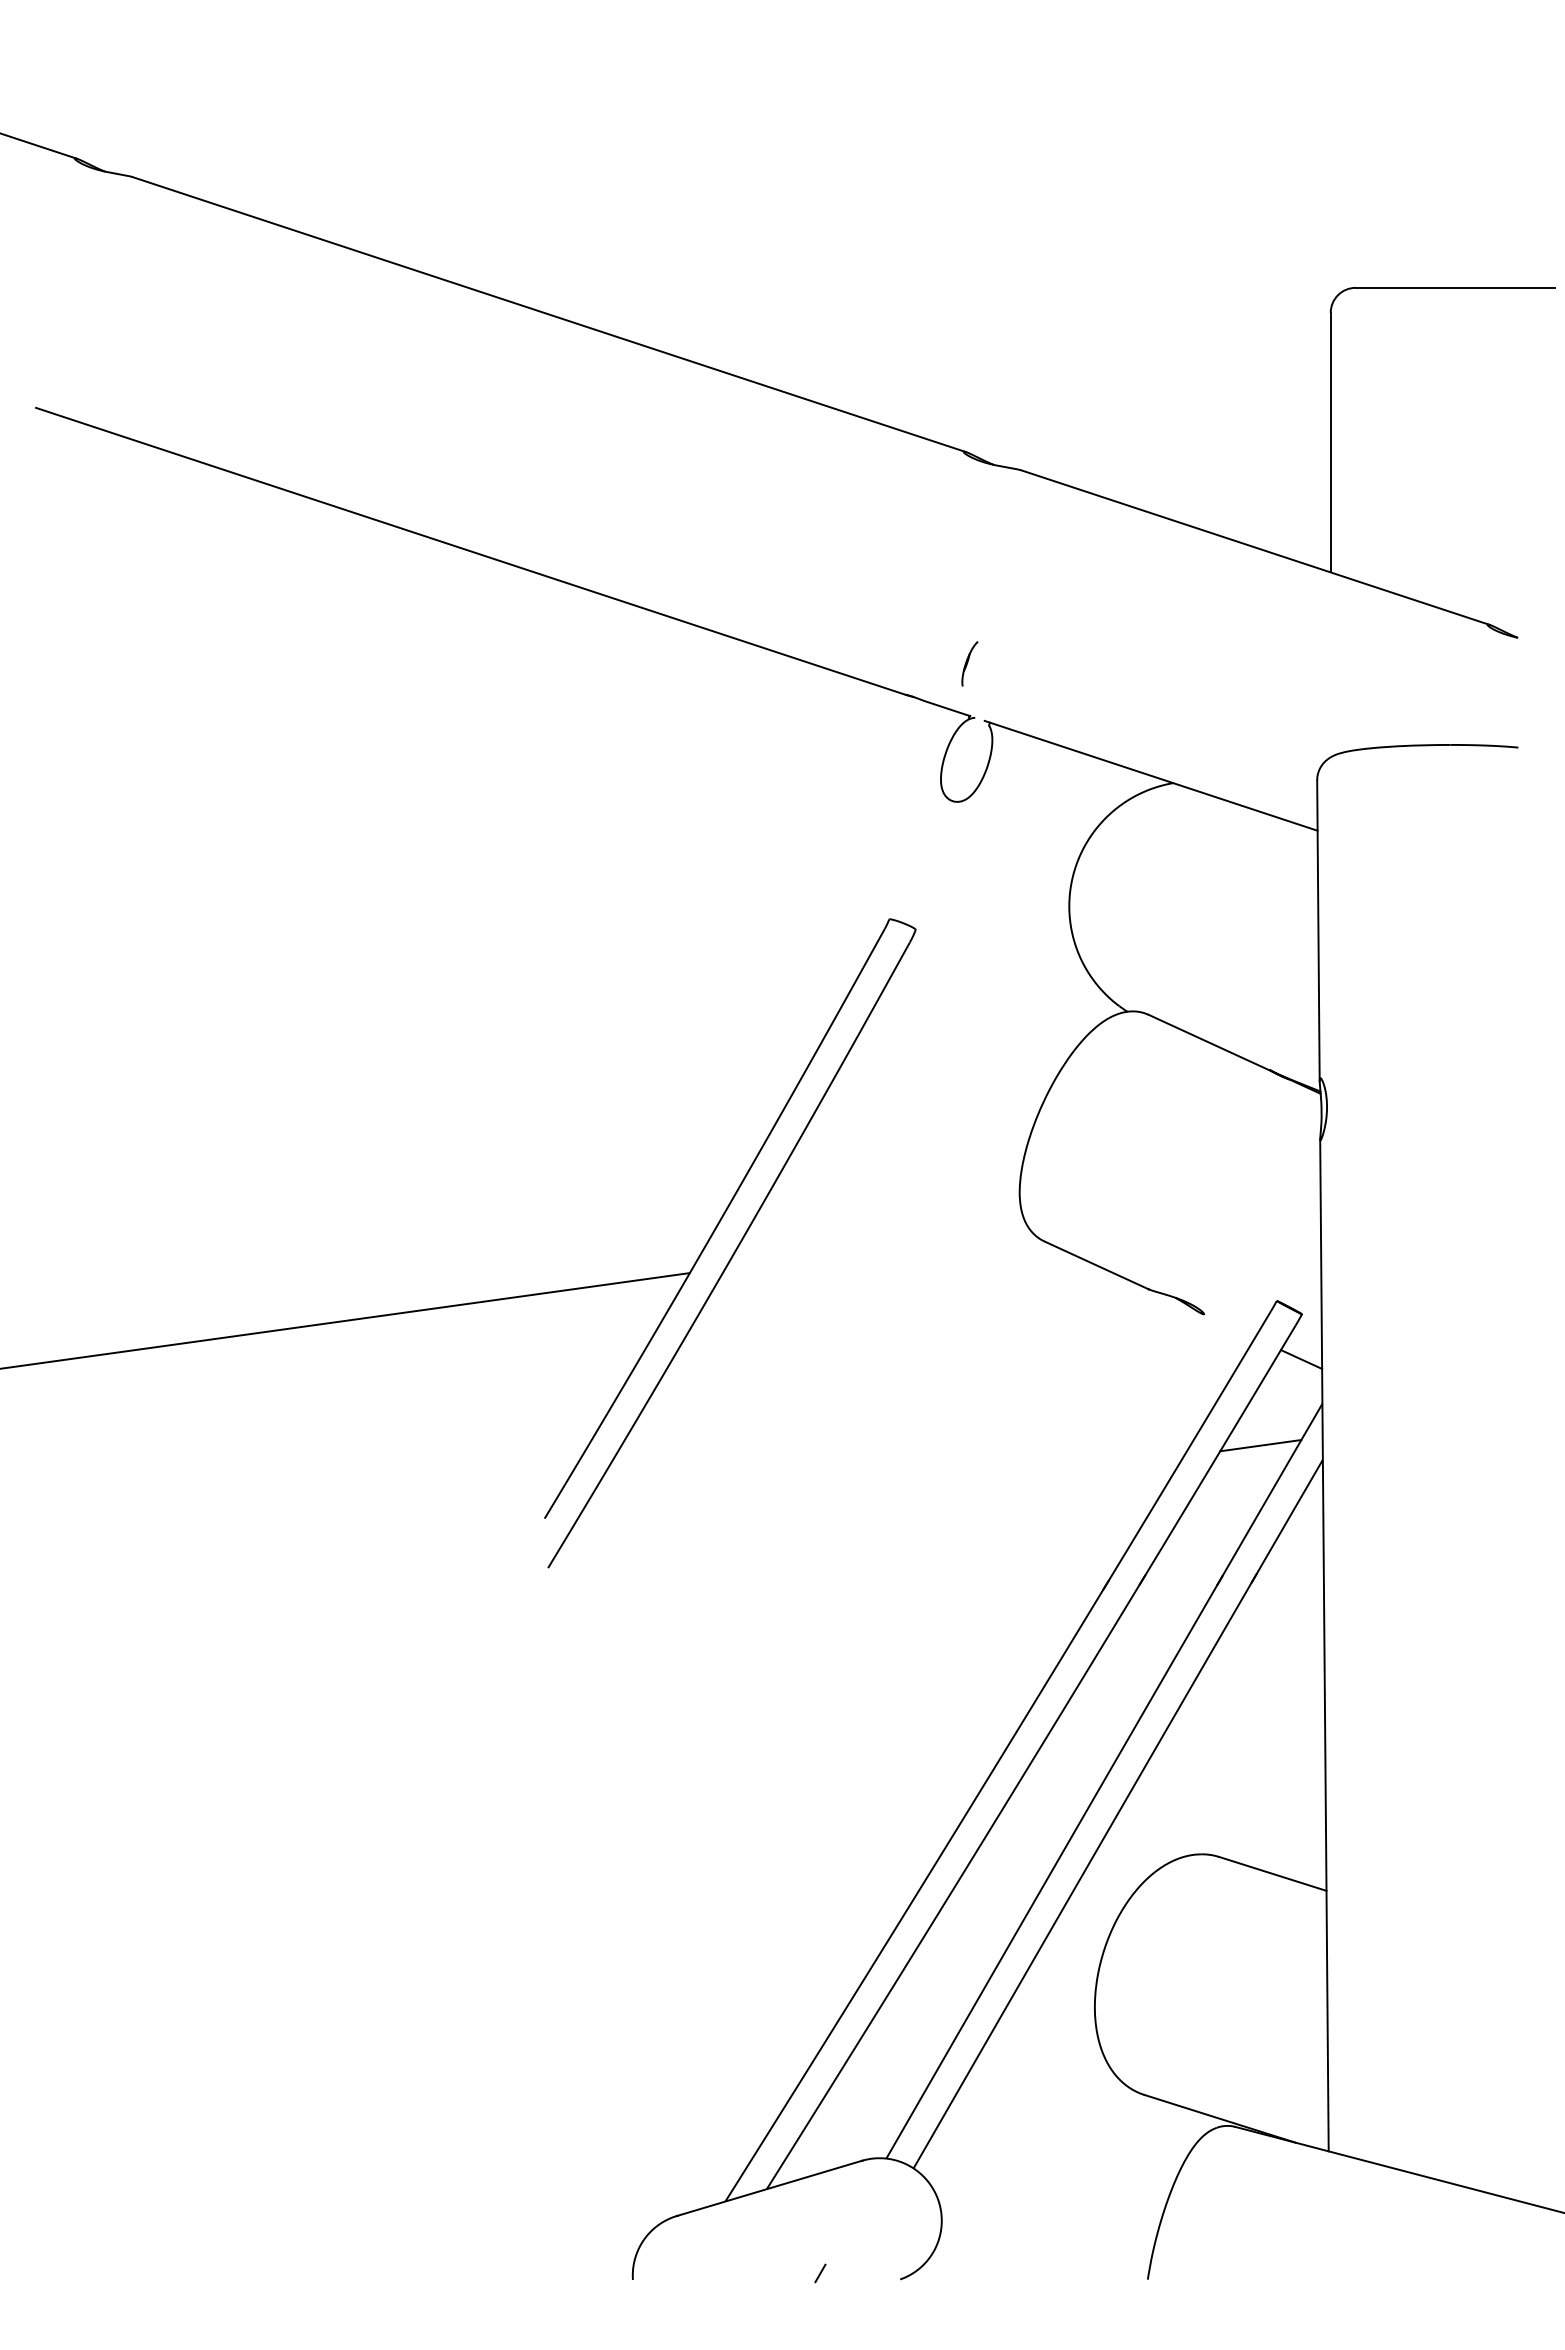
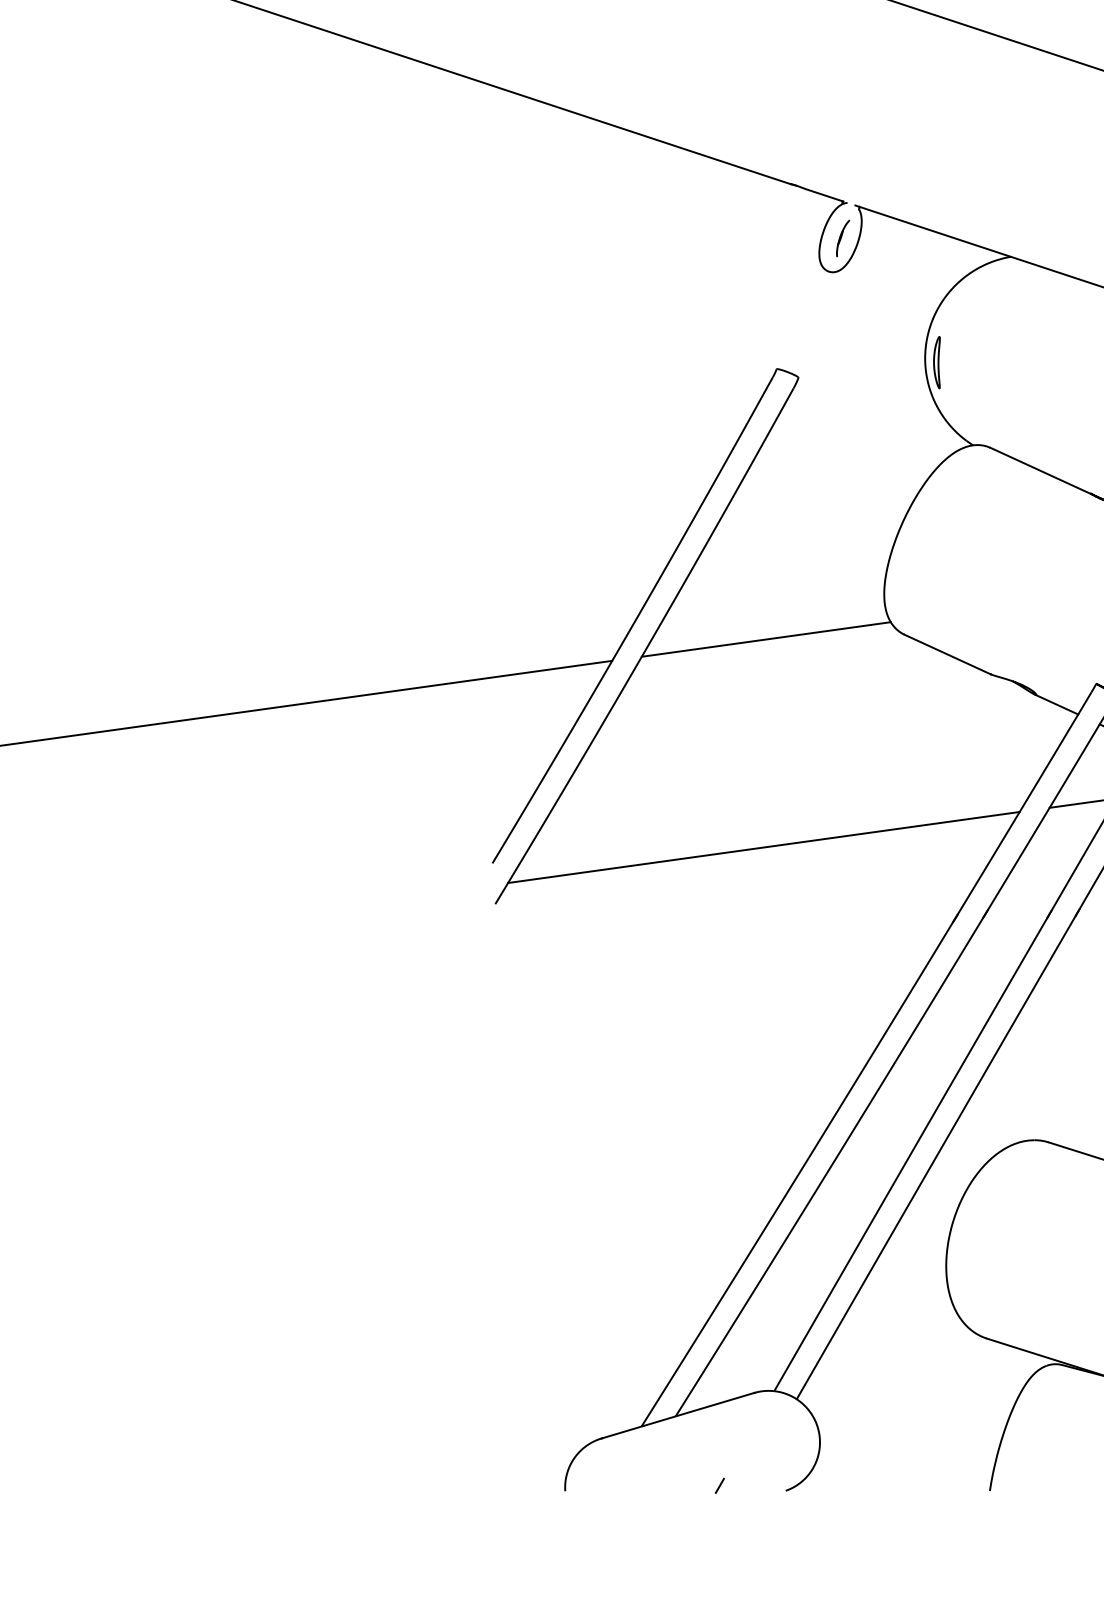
part: (969, 663) -> (842, 238), moved
part: (1083, 911) -> (936, 362), added
line: (876, 1247) -> (766, 639), added
line: (1227, 1325) -> (1055, 704), added
line: (873, 1499) -> (763, 847), added

